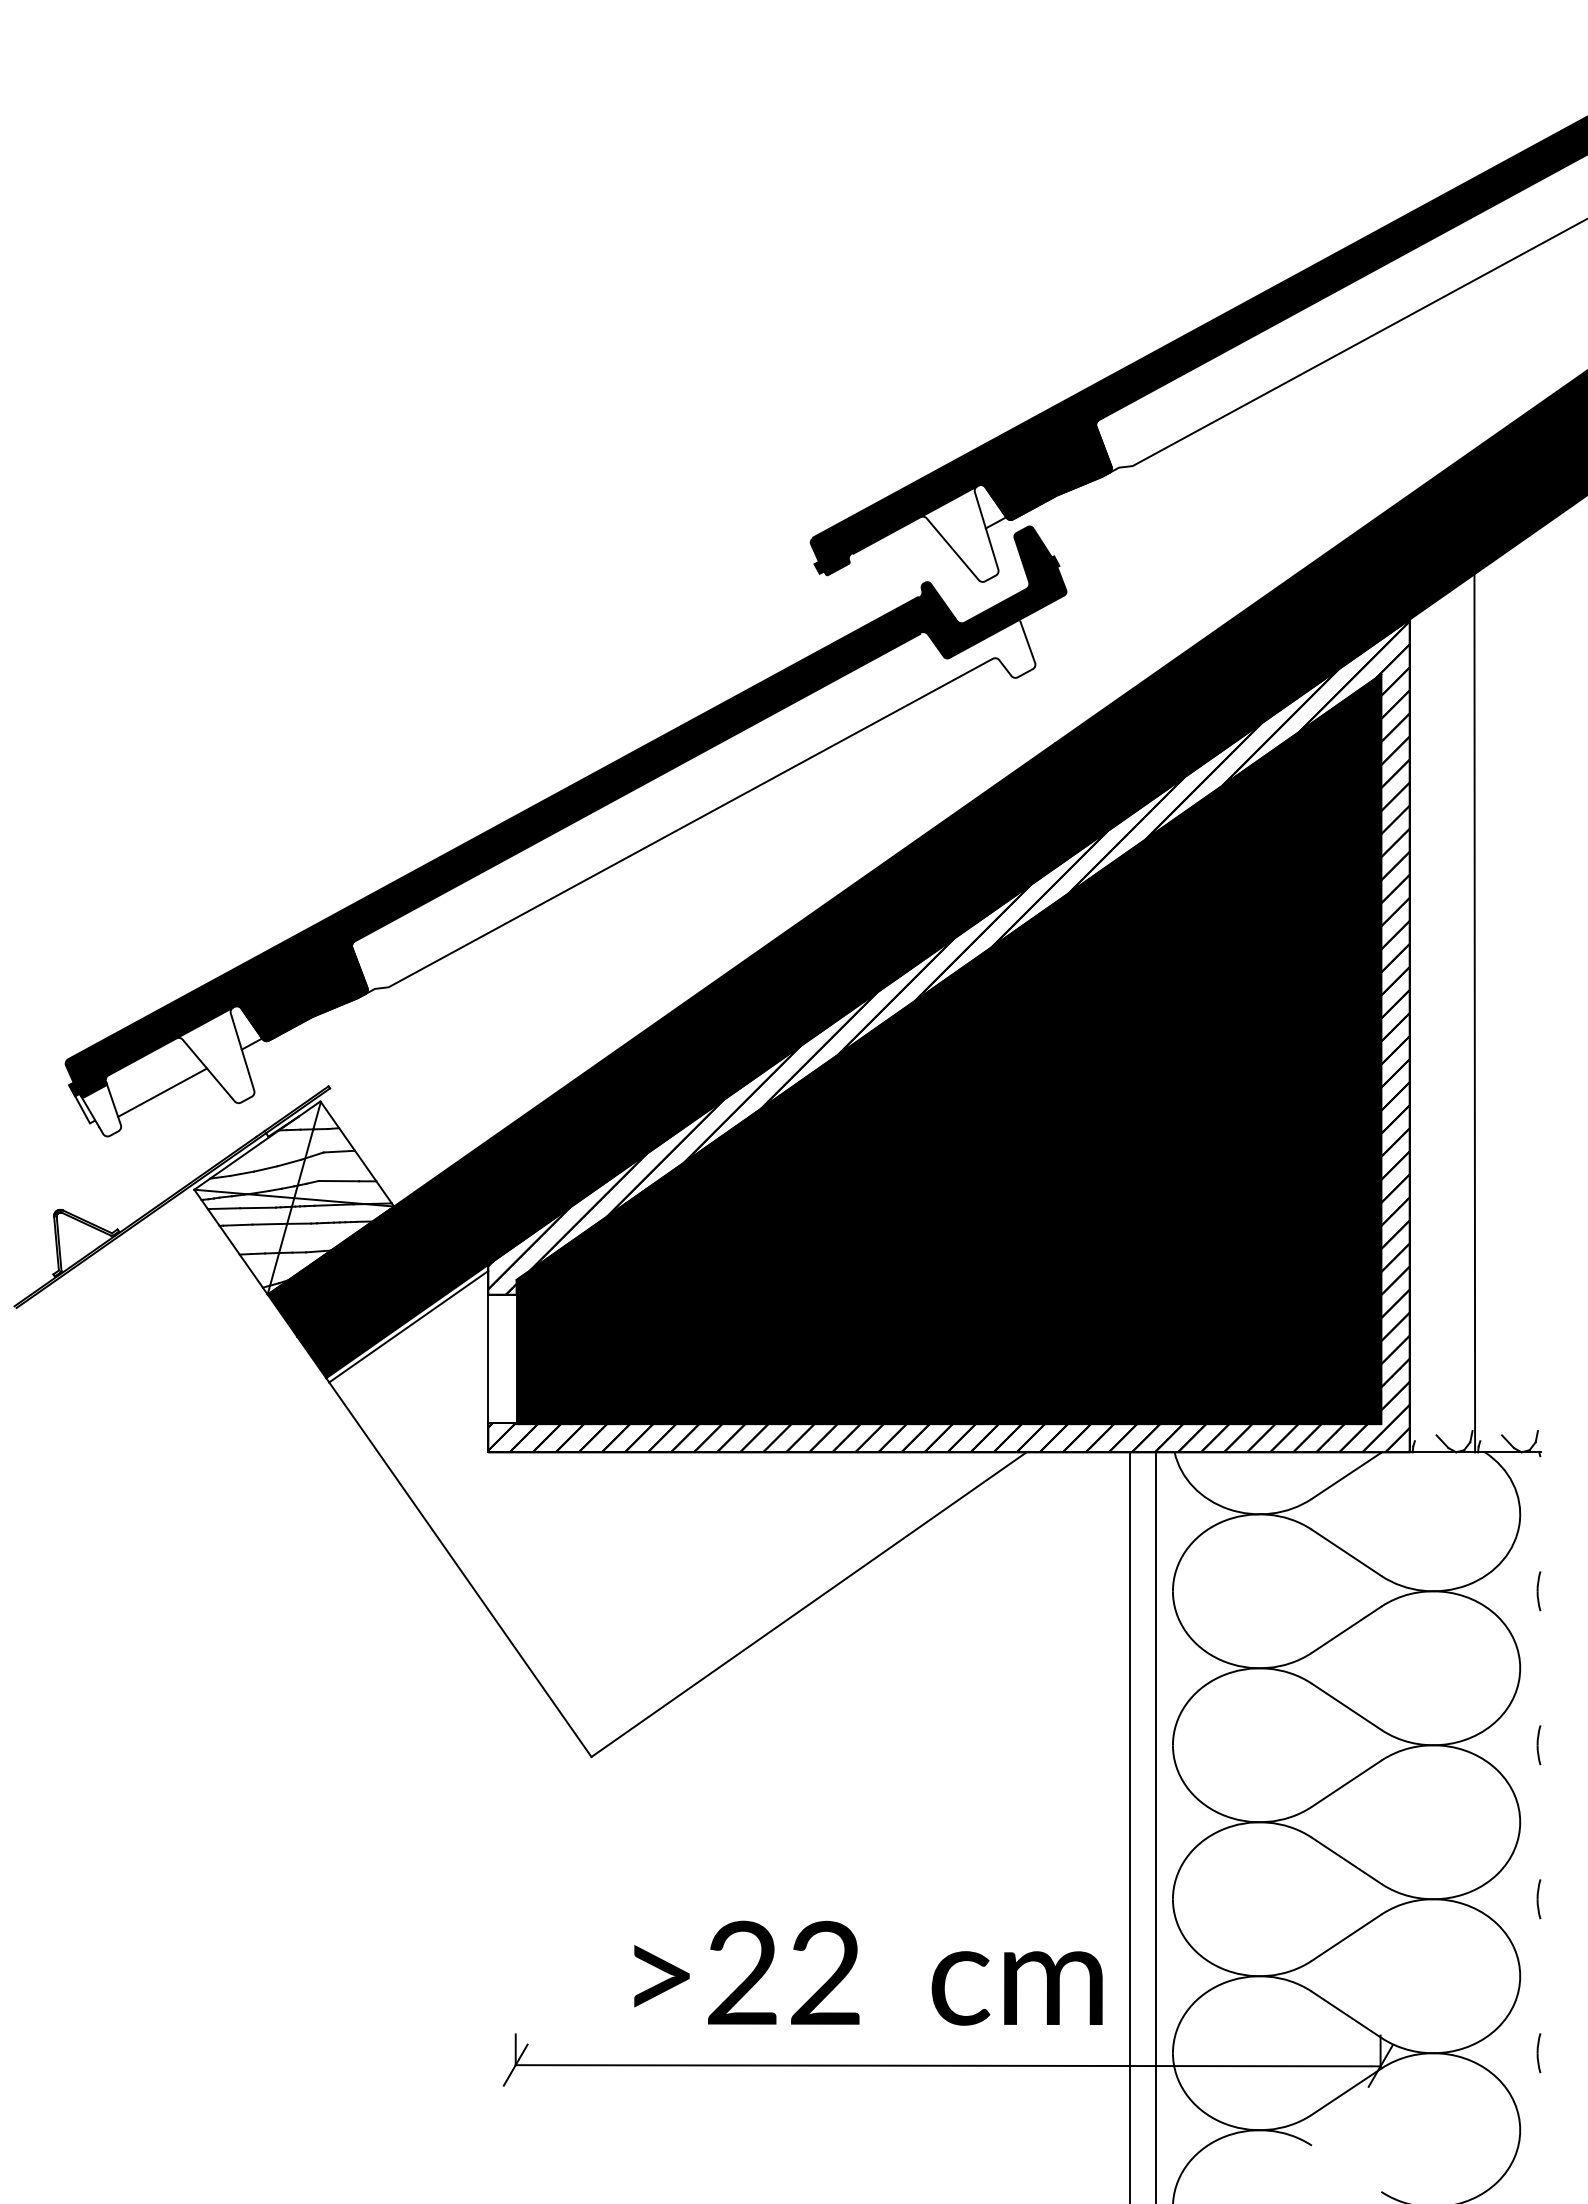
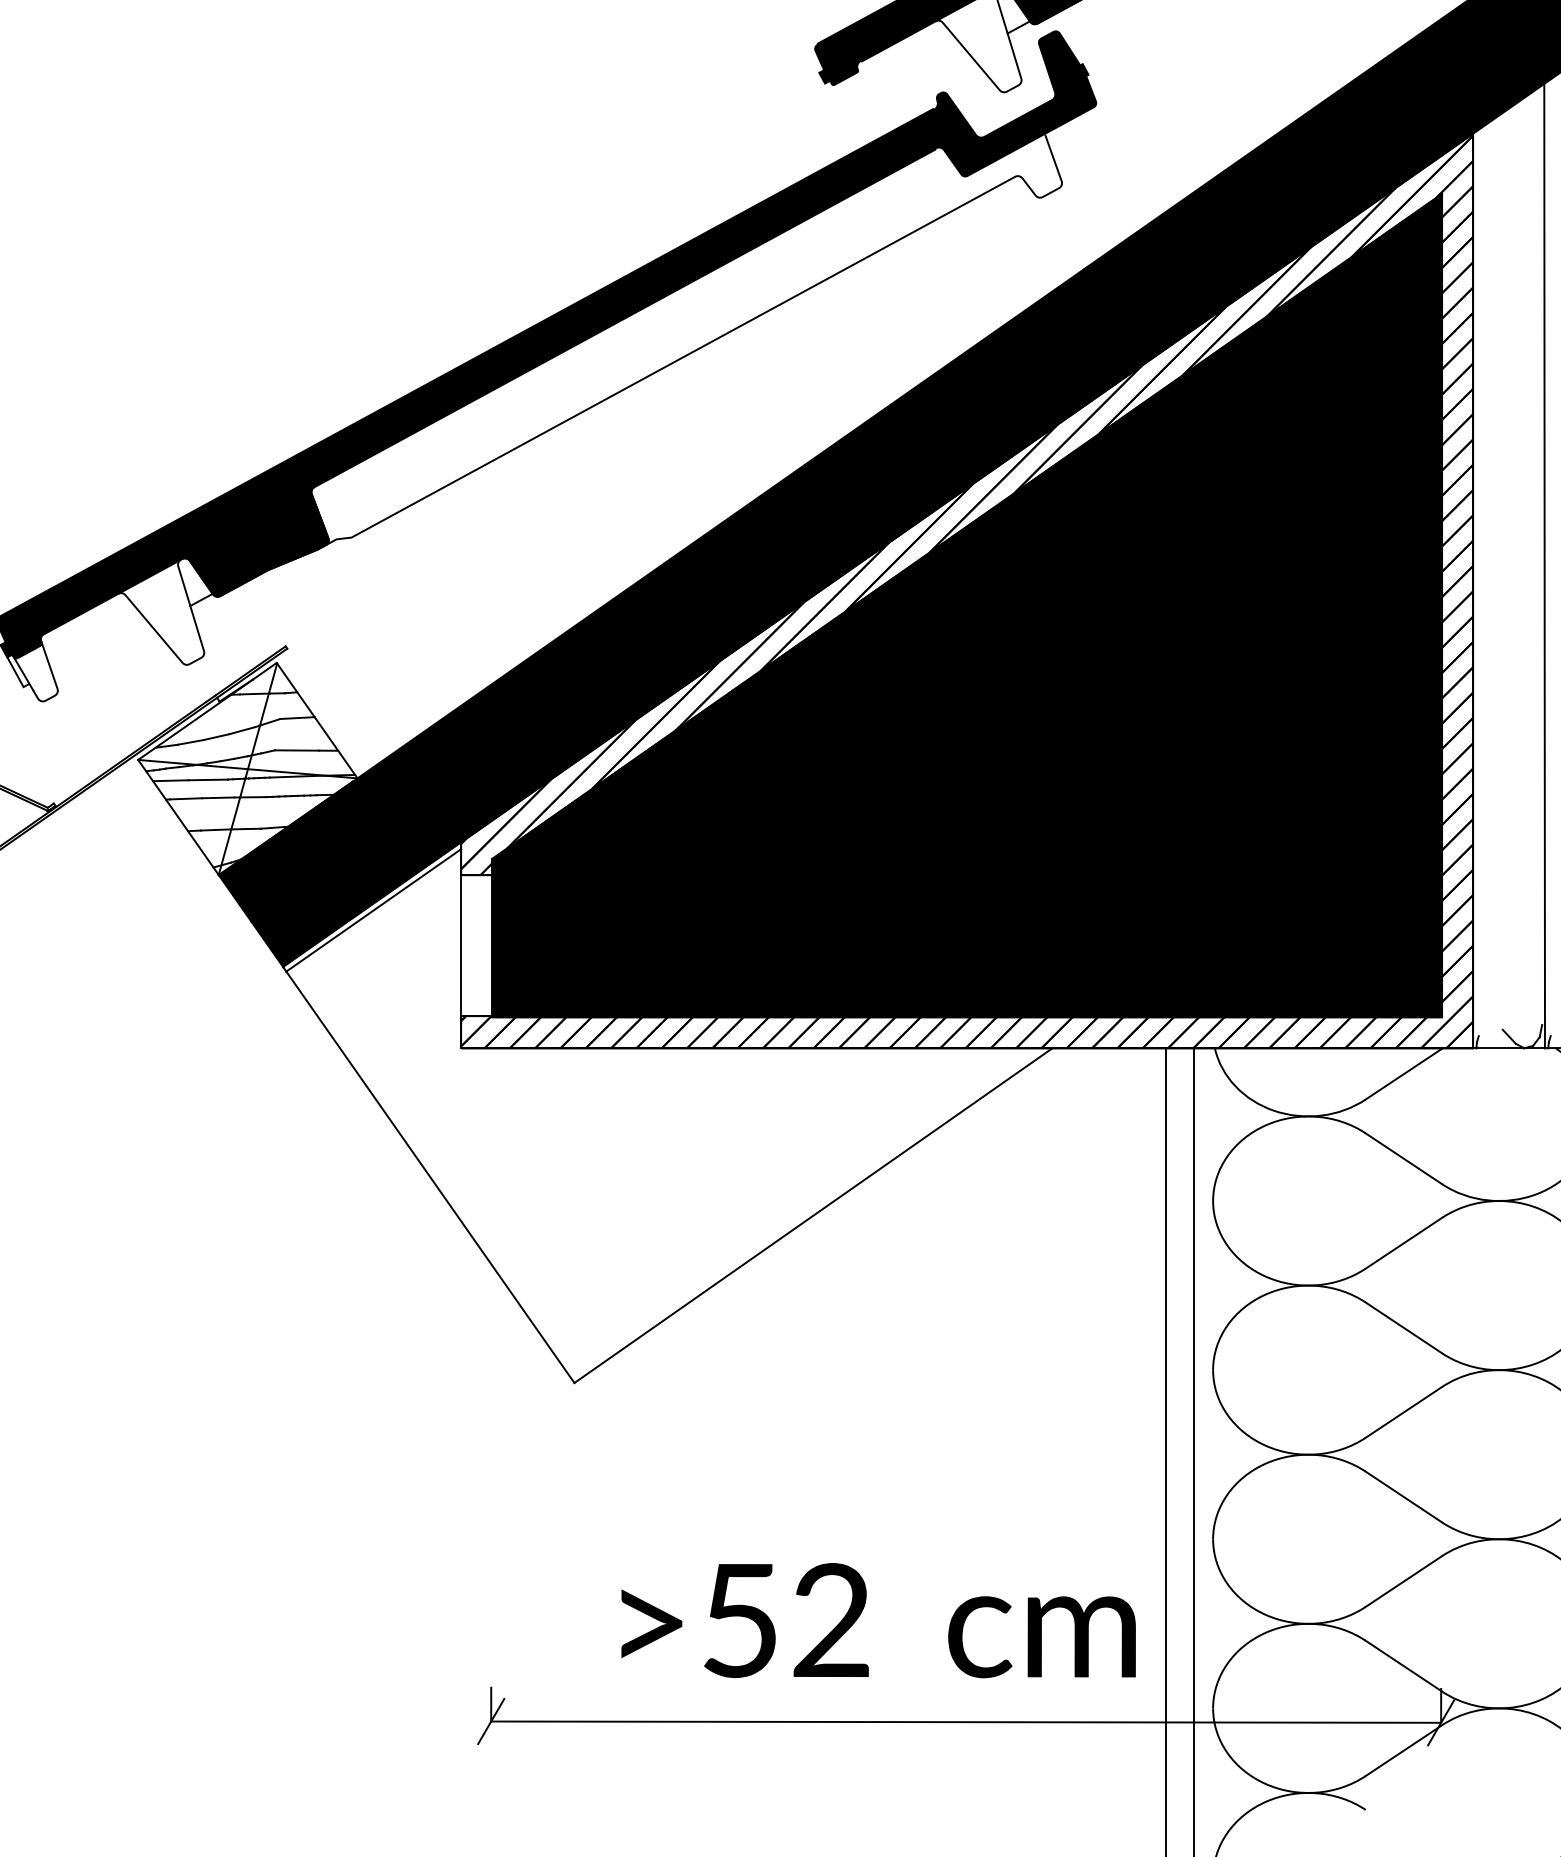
line: (162, 1092) -> (103, 653), removed
text: (742, 1972) -> (740, 1619), >22 -> >52

